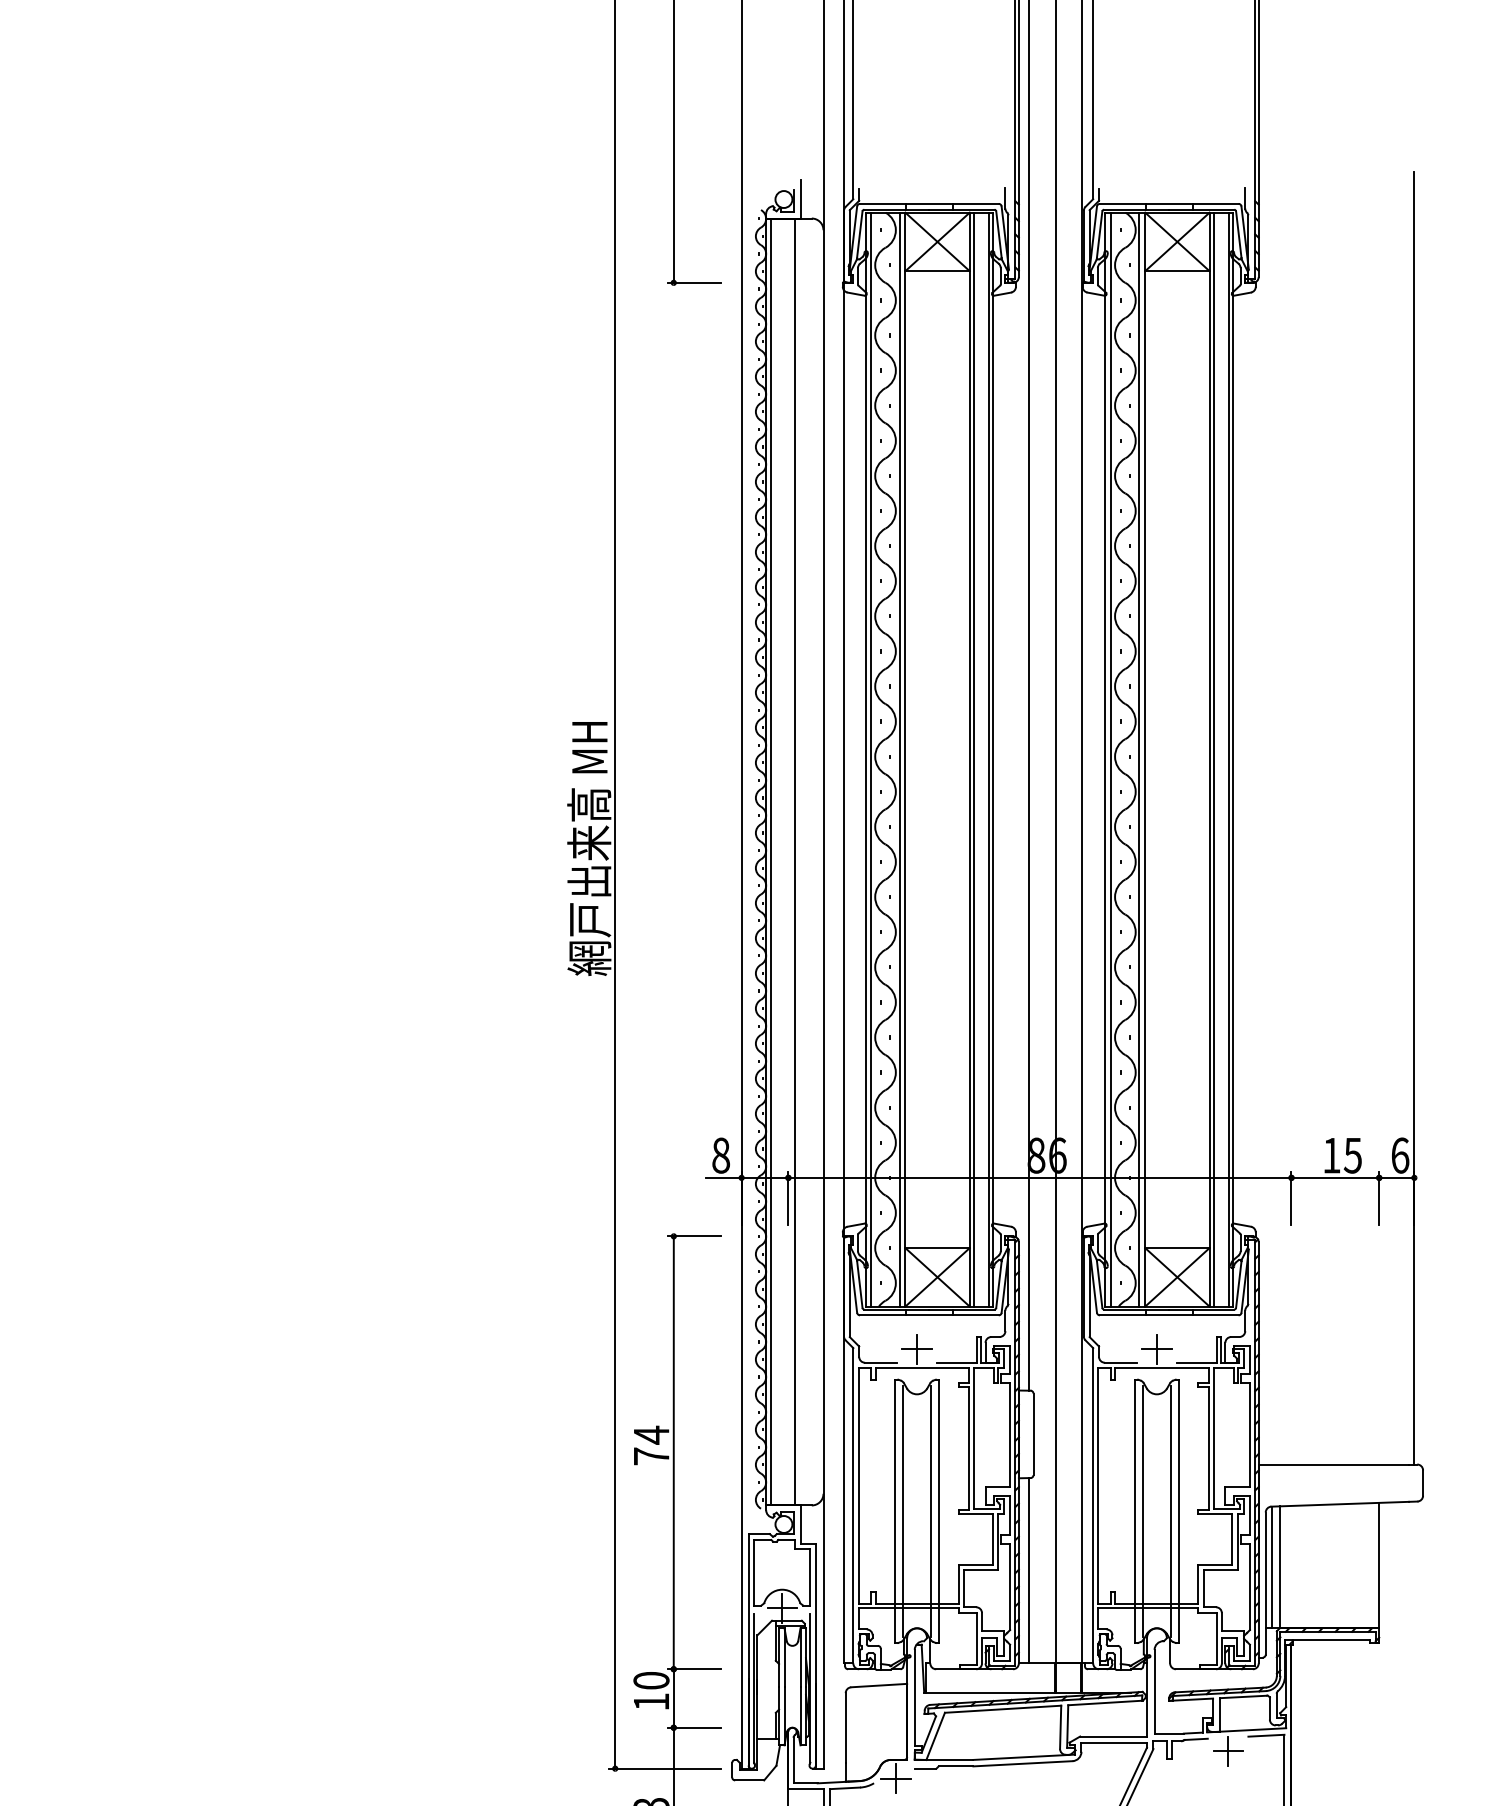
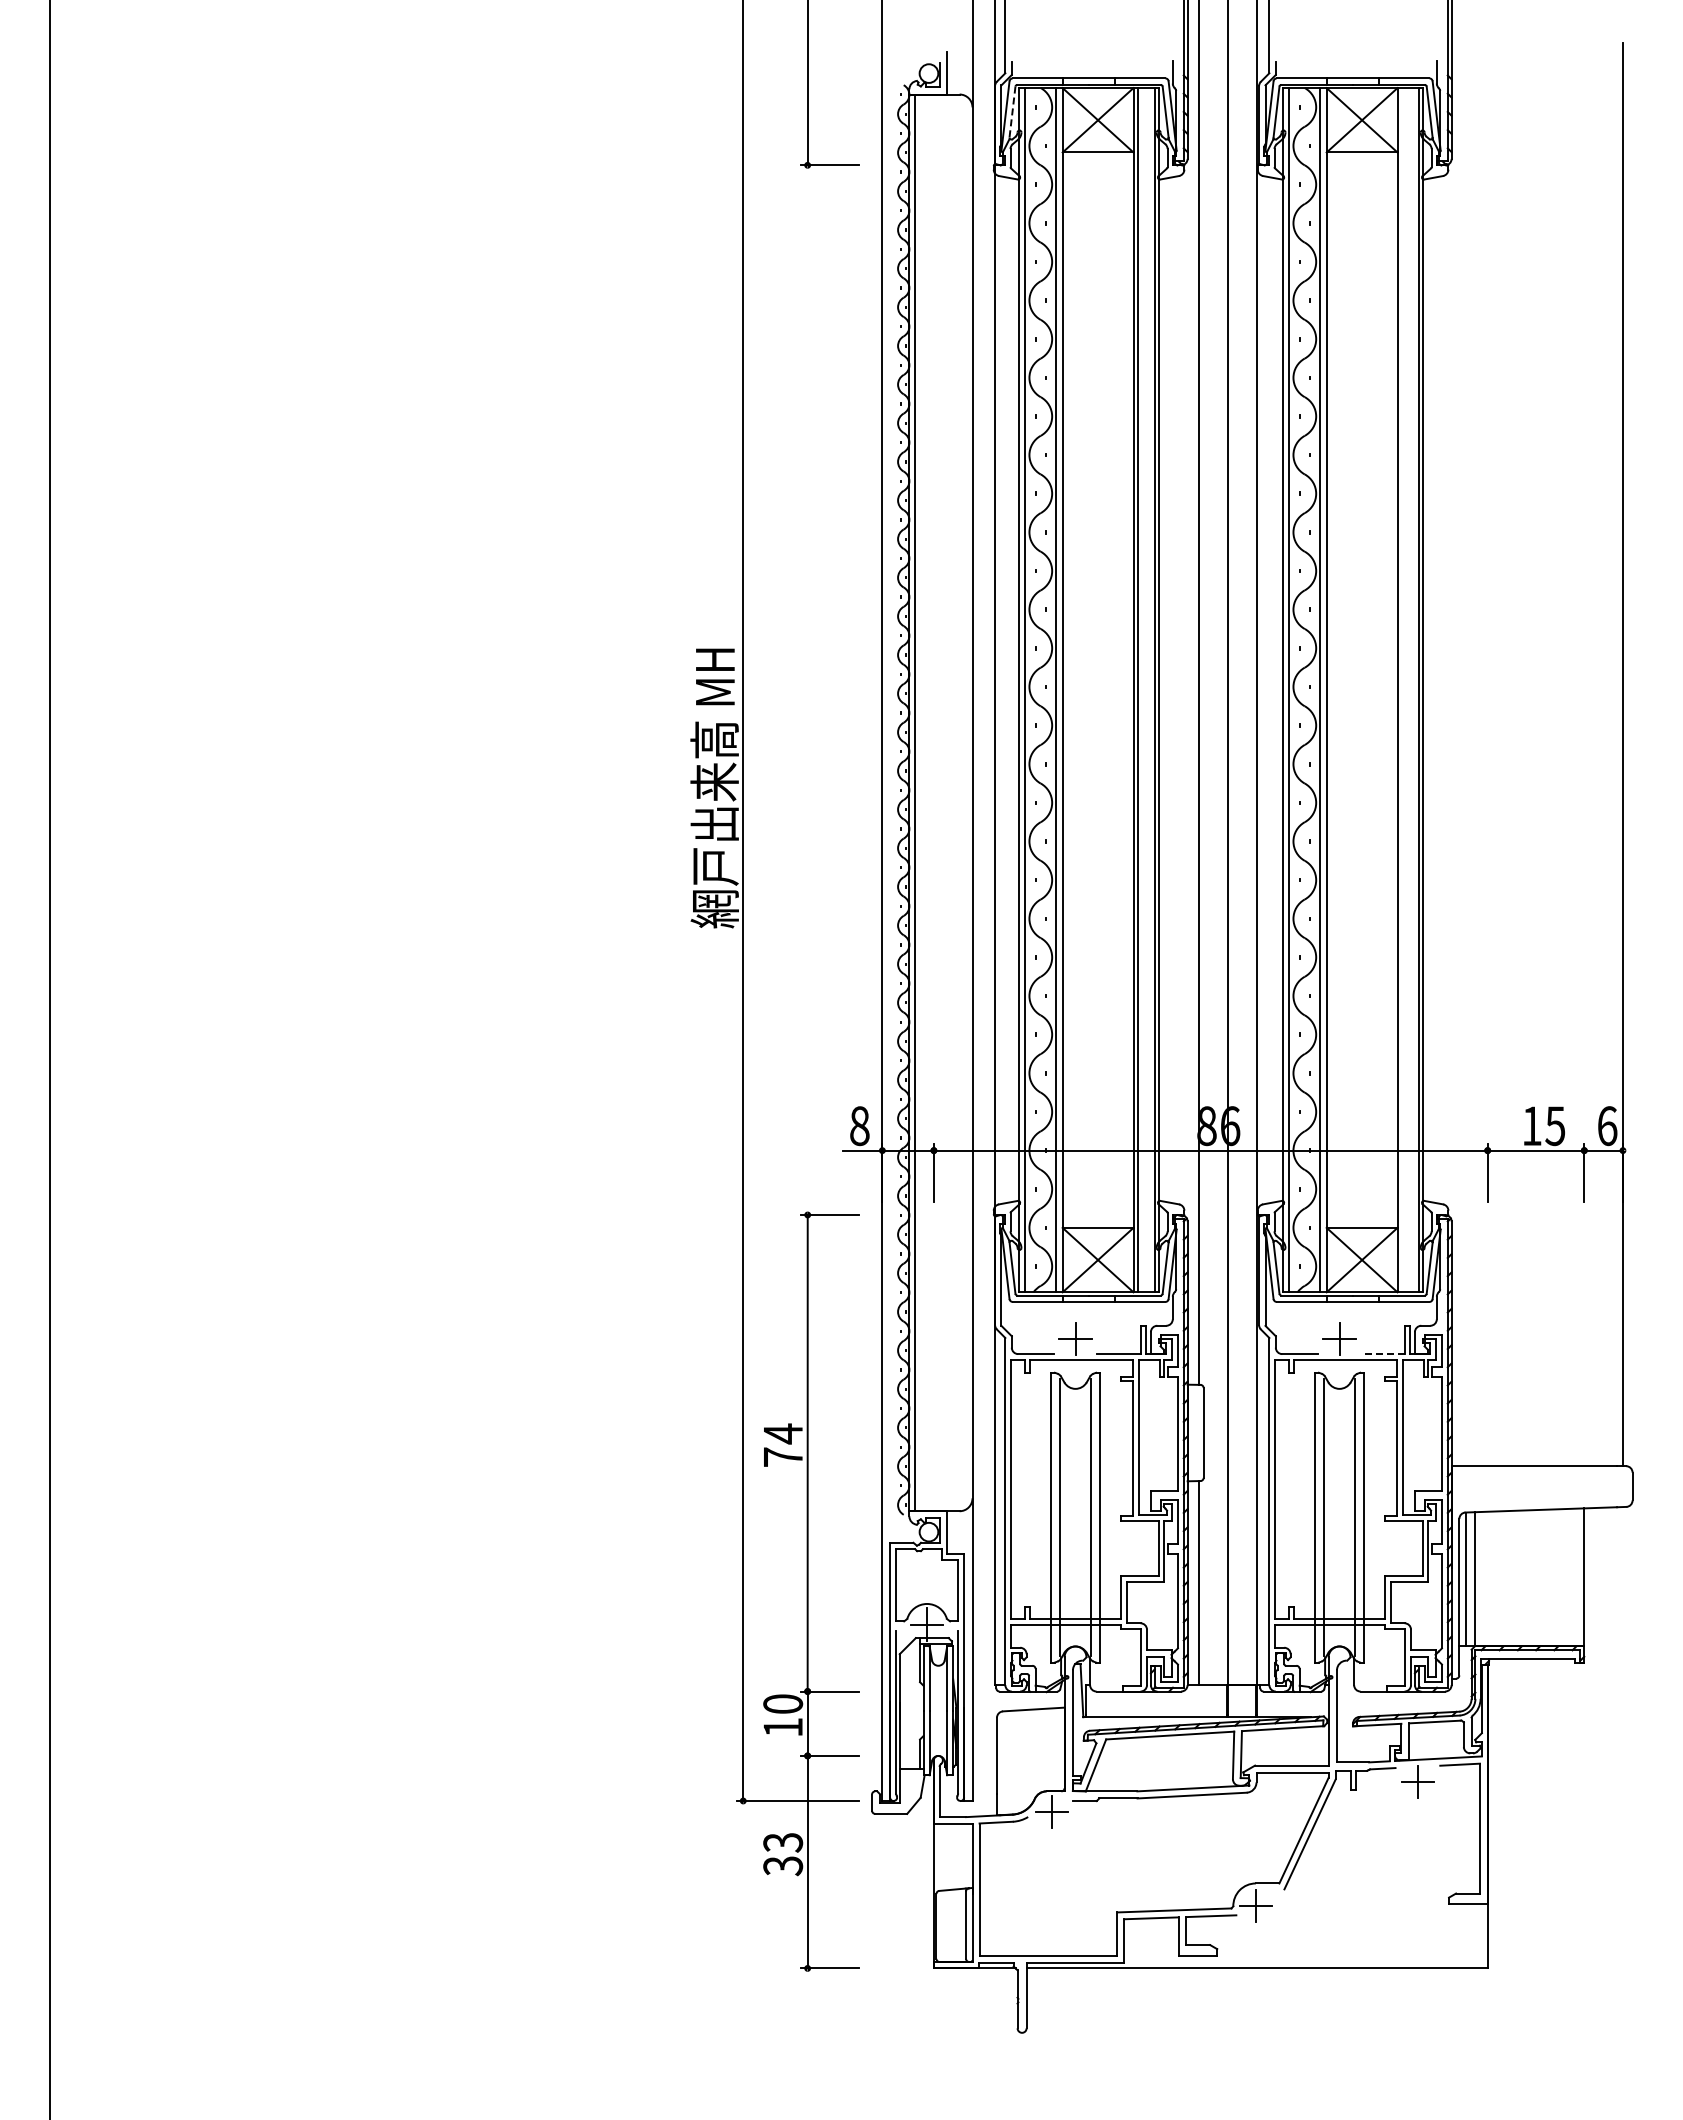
line: (859, 235) -> (1012, 113), solid -> dashed
line: (1214, 759) -> (1402, 690), removed
line: (795, 861) -> (941, 802), removed
line: (1196, 1363) -> (1383, 1354), solid -> dashed

